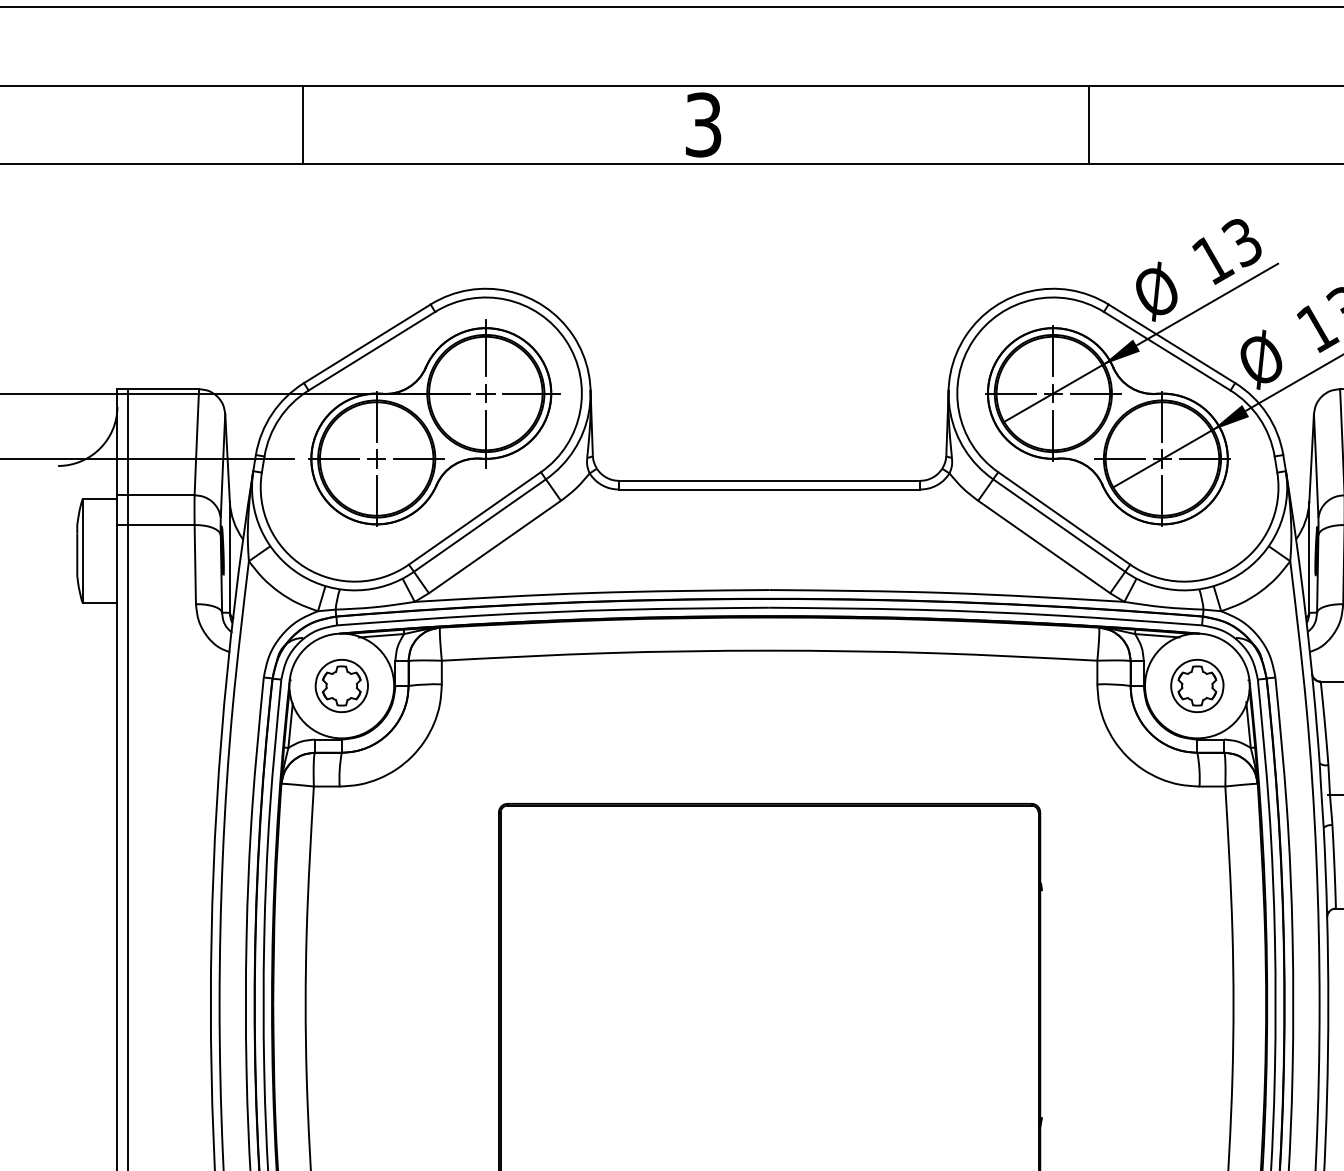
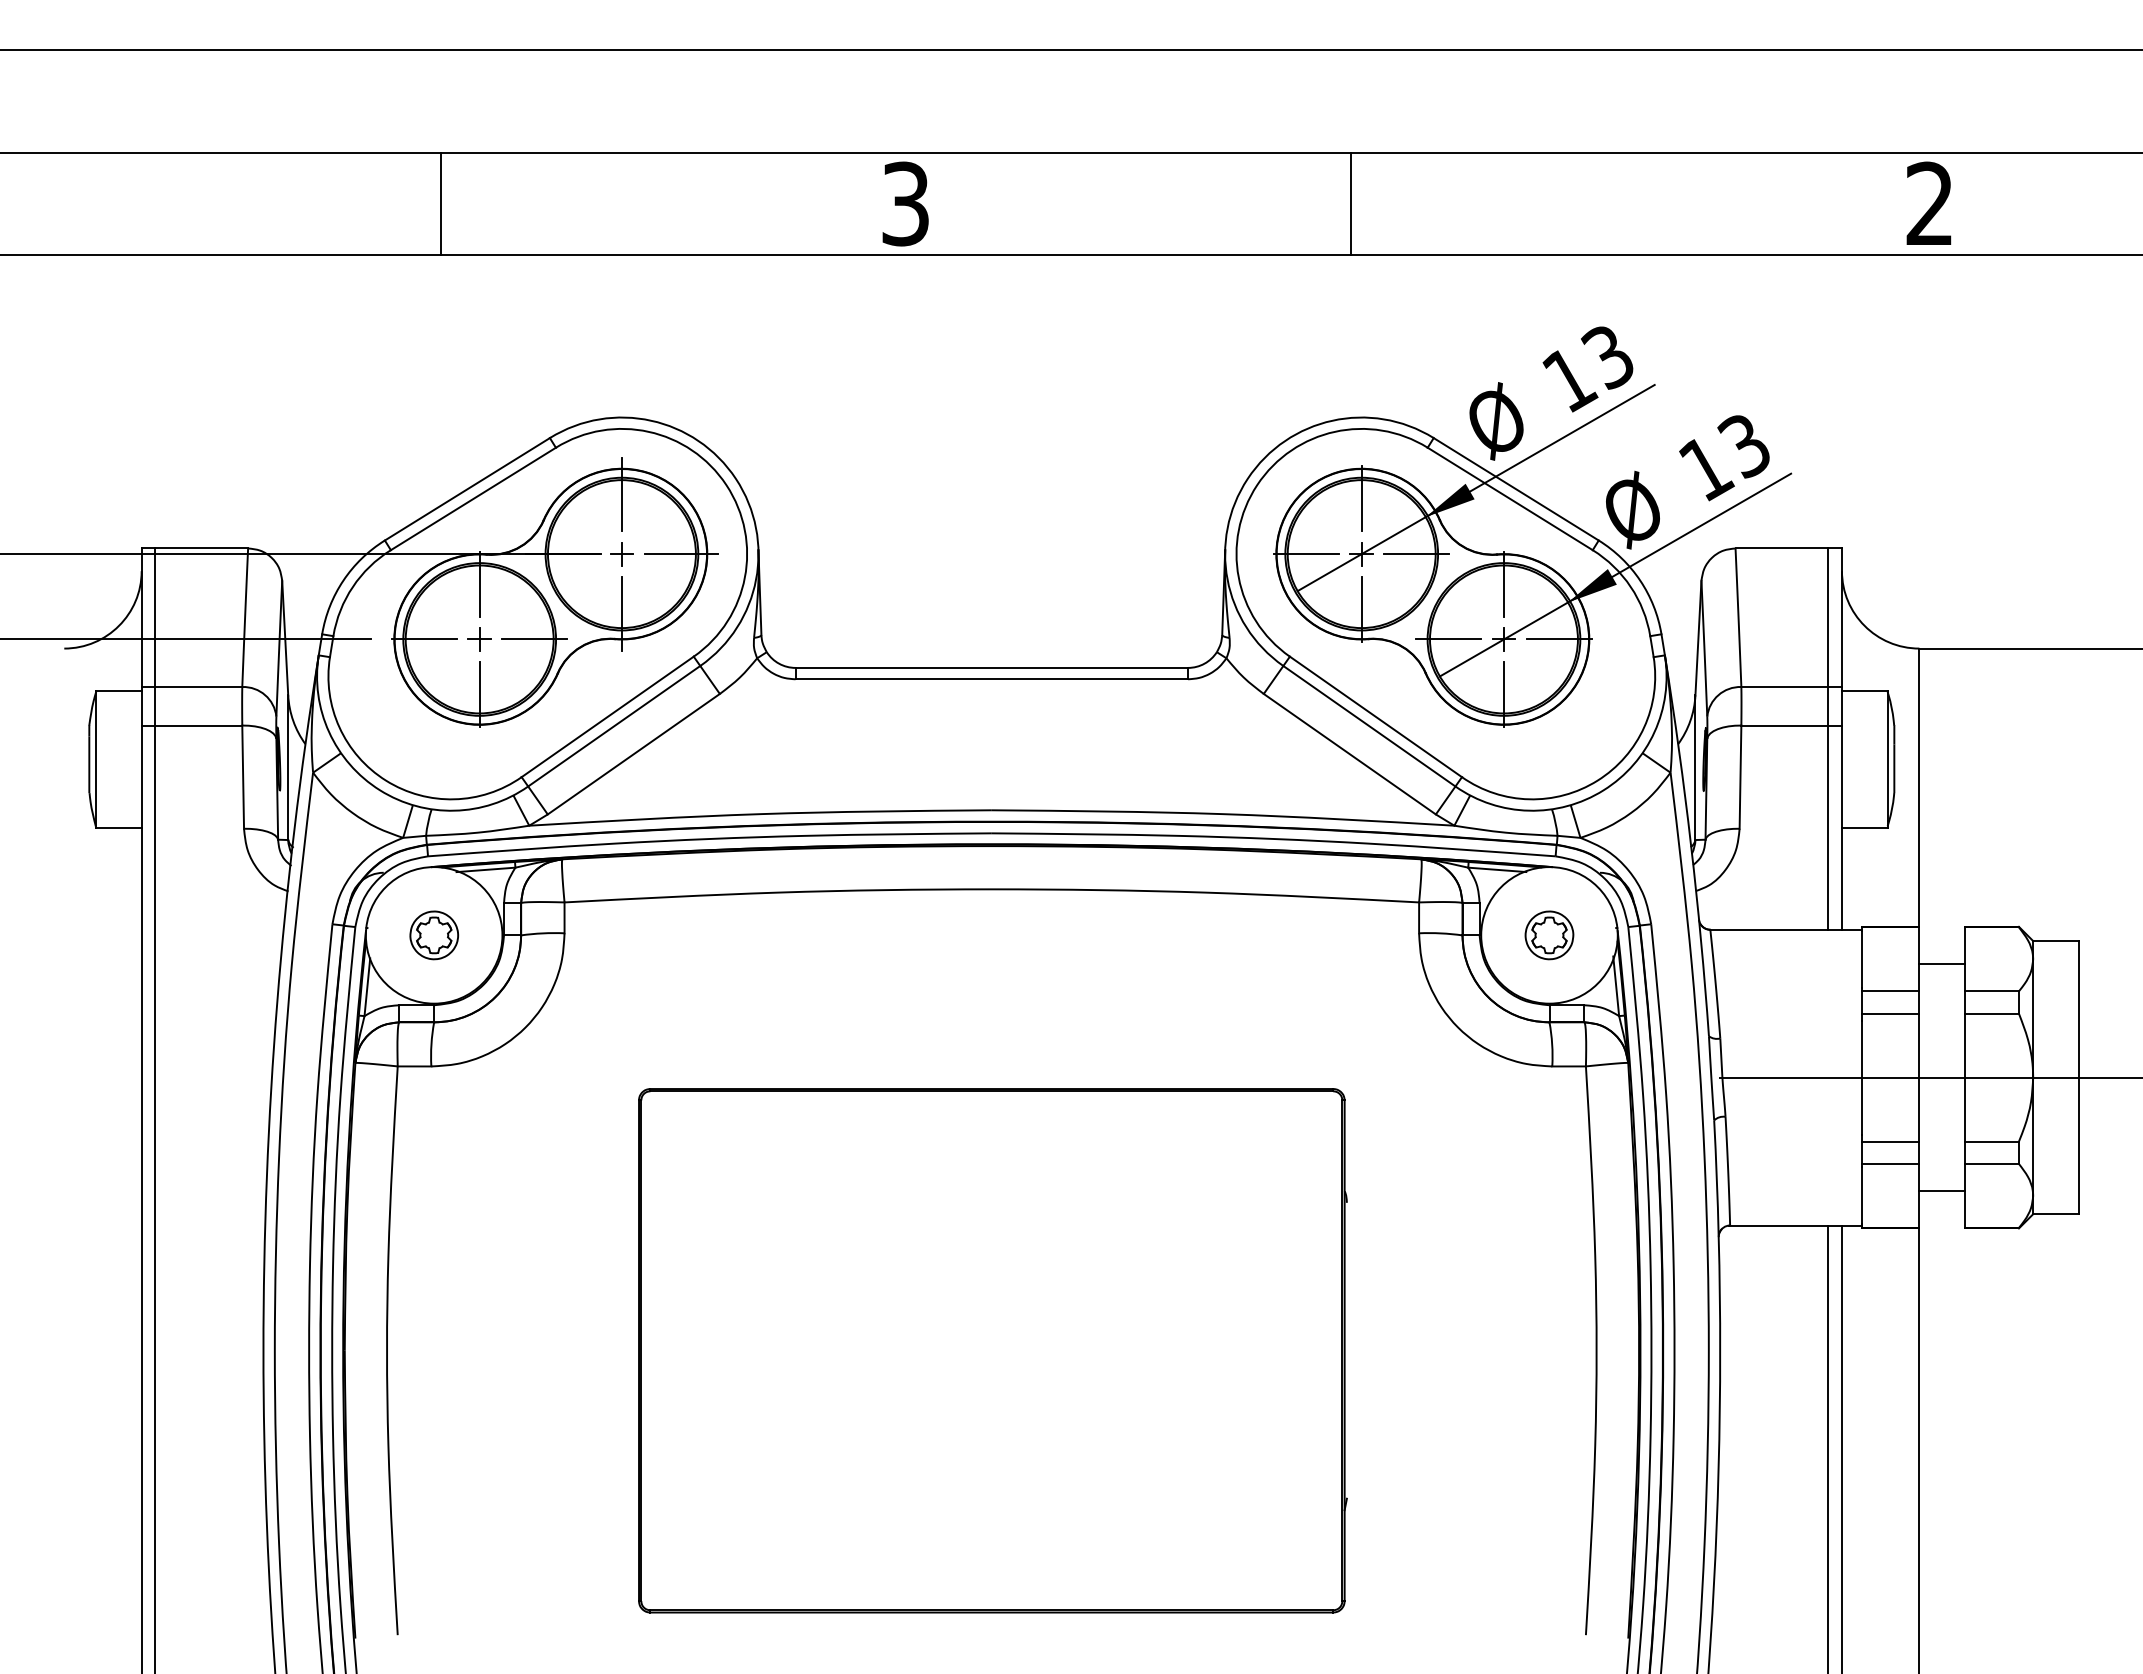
line: (302, 124) -> (440, 203), moved
line: (1089, 124) -> (1351, 203), moved
part: (342, 686) -> (434, 935), size x0.7
part: (1197, 686) -> (1549, 935), size x0.7

